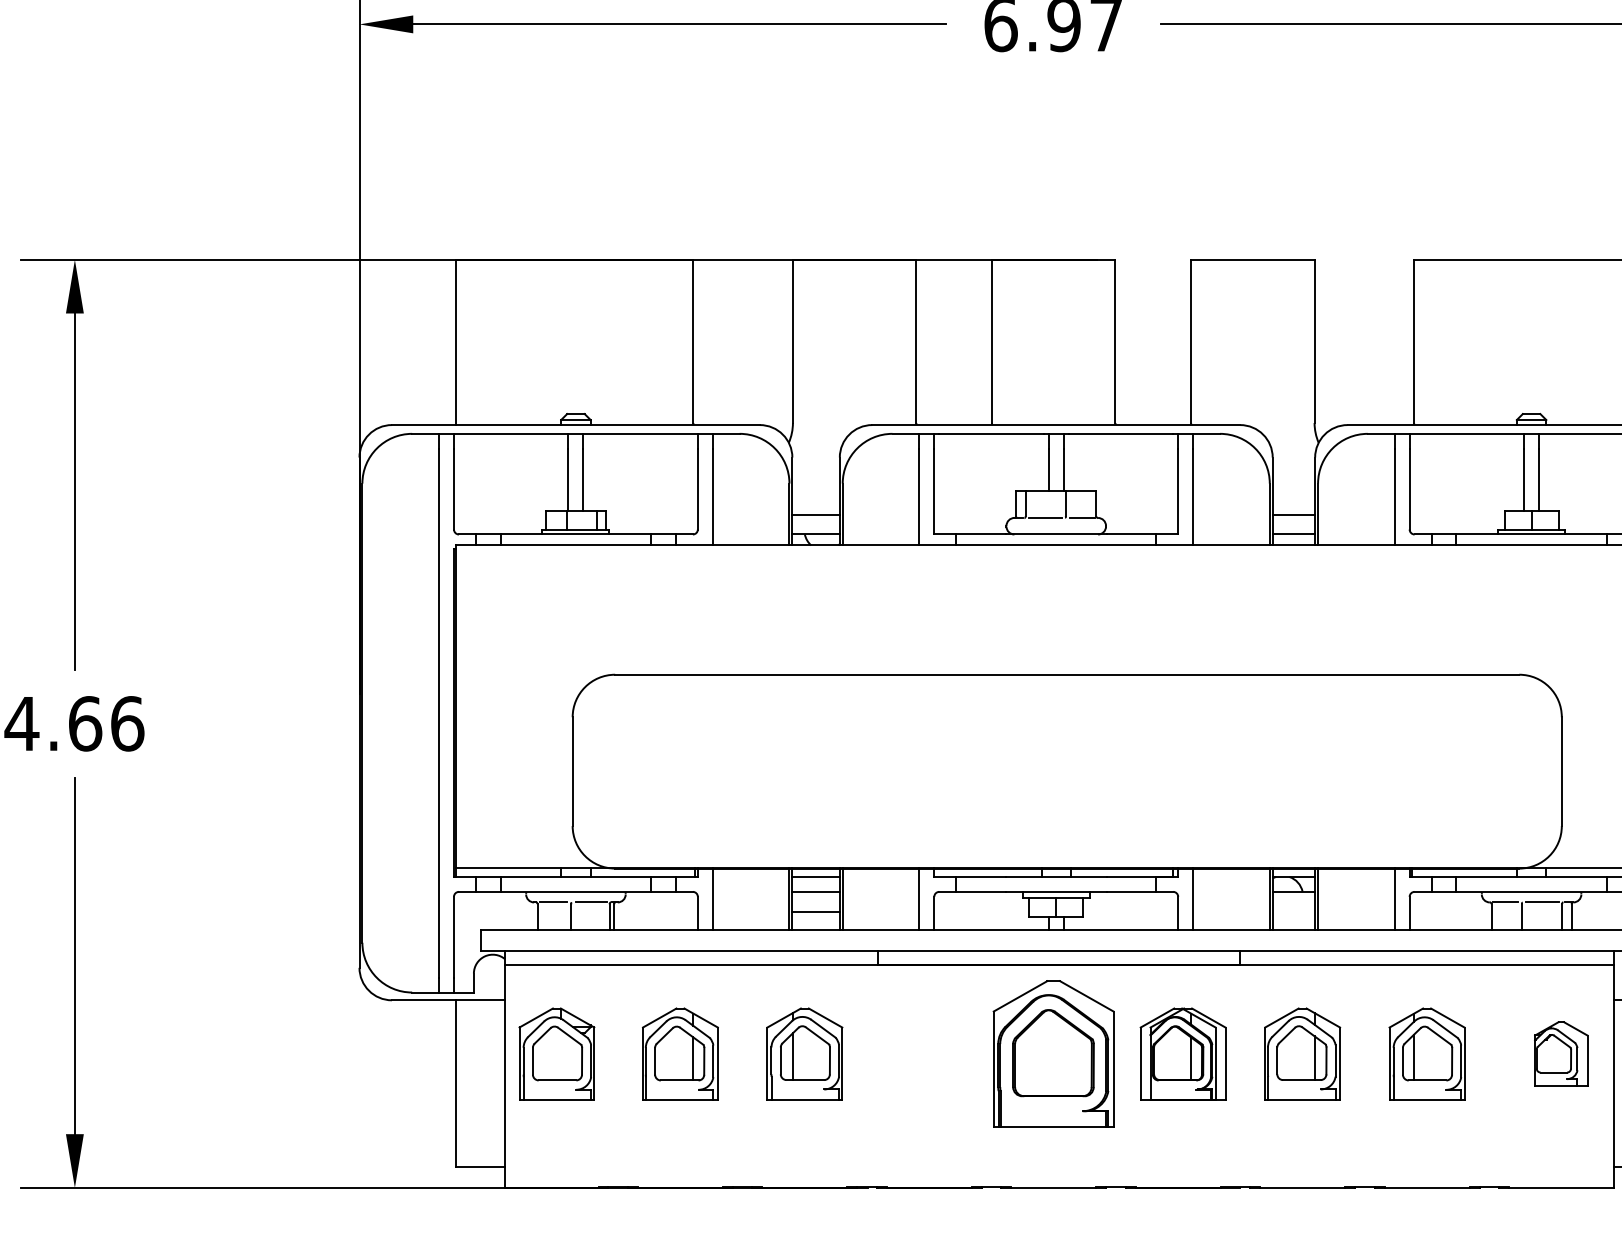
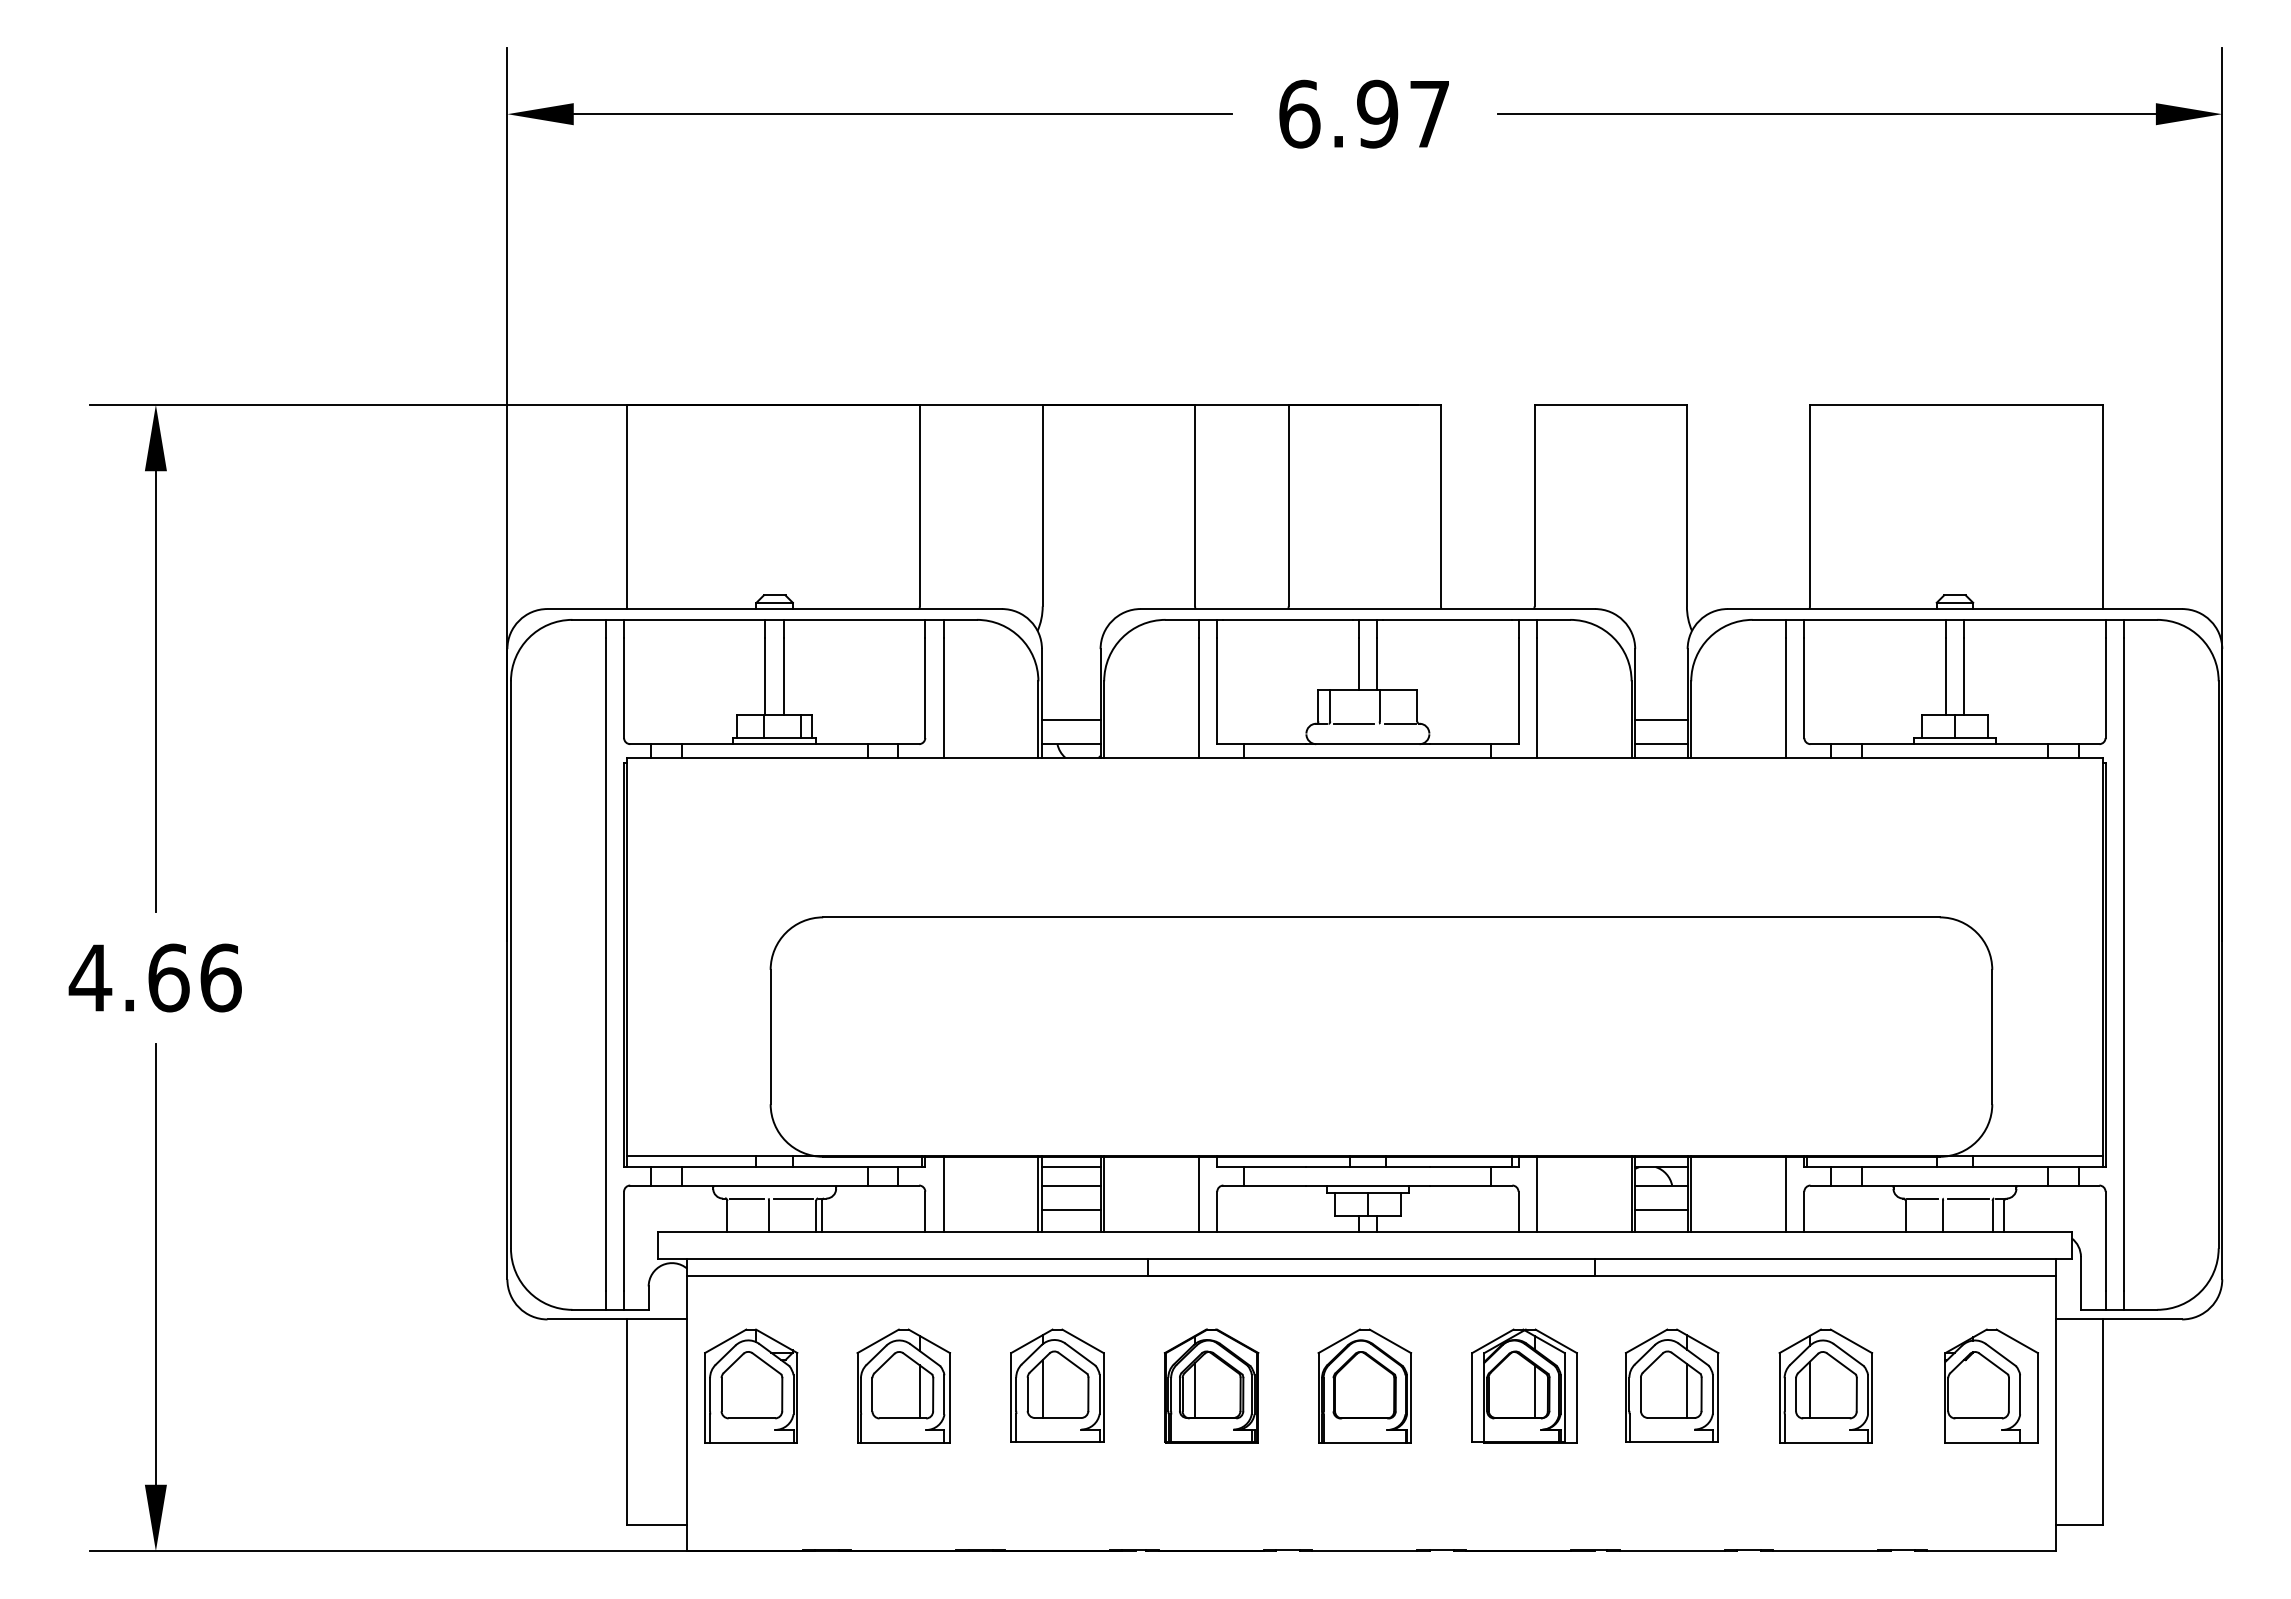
line: (1293, 912) -> (1661, 1210), added
part: (929, 1053) -> (1211, 1385), added
part: (1053, 1053) -> (1364, 1385), size x0.62
part: (1561, 1053) -> (1991, 1385), size x1.43

